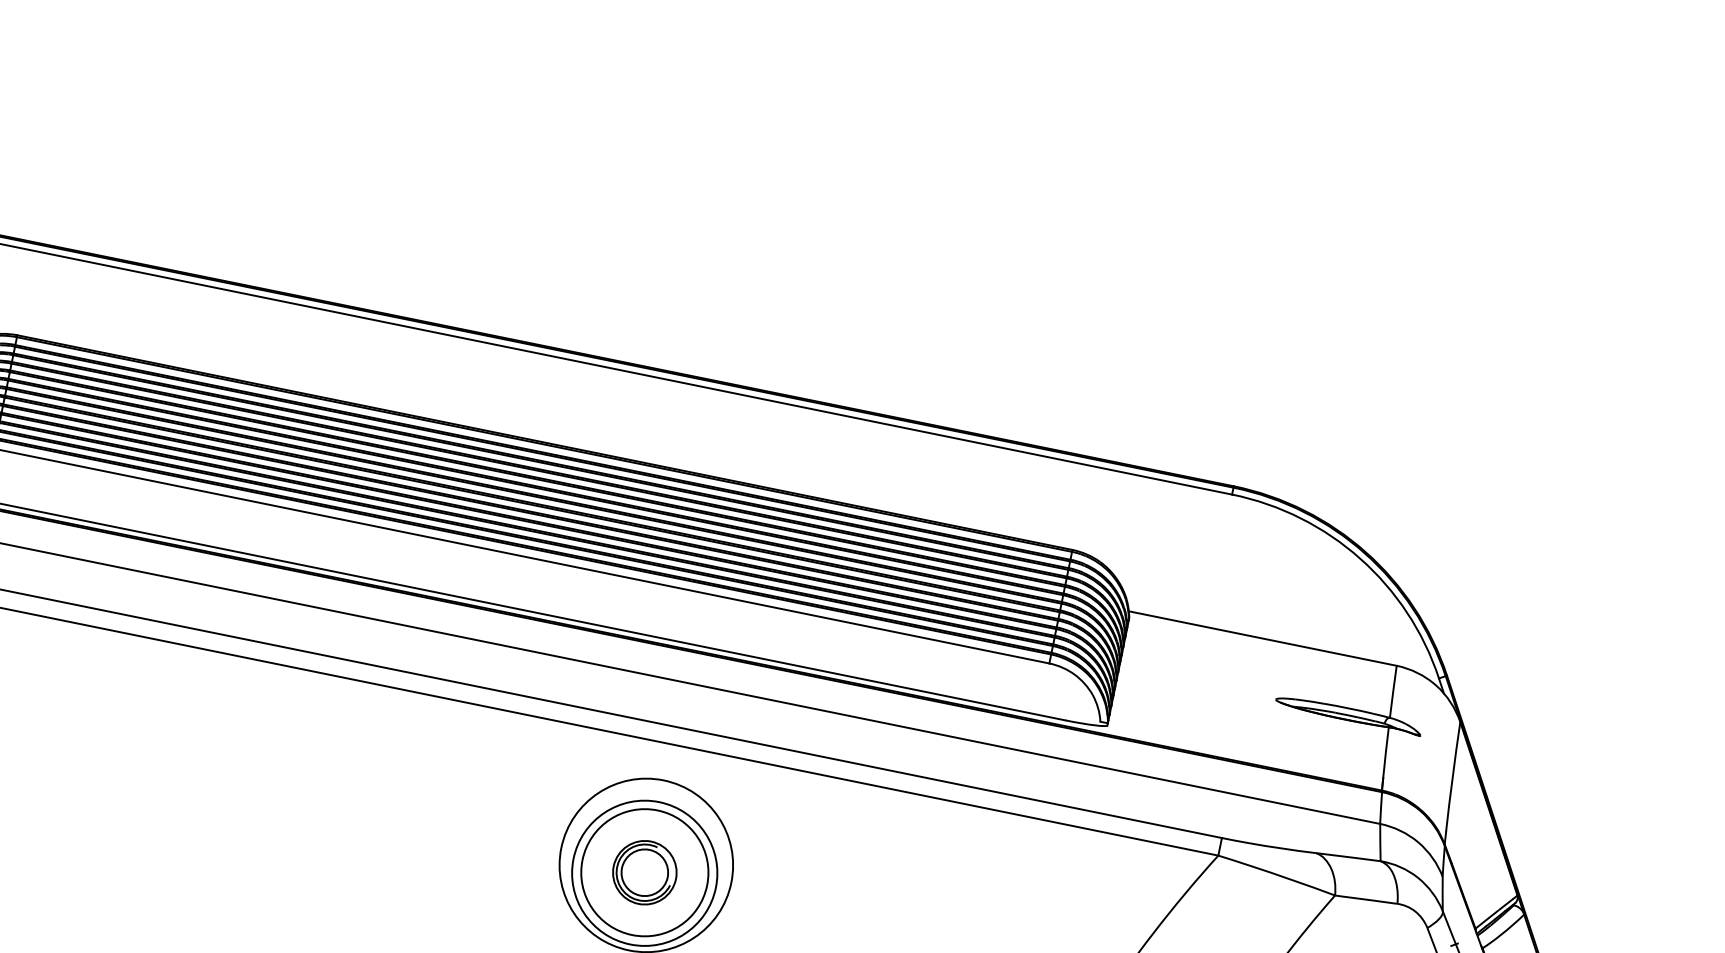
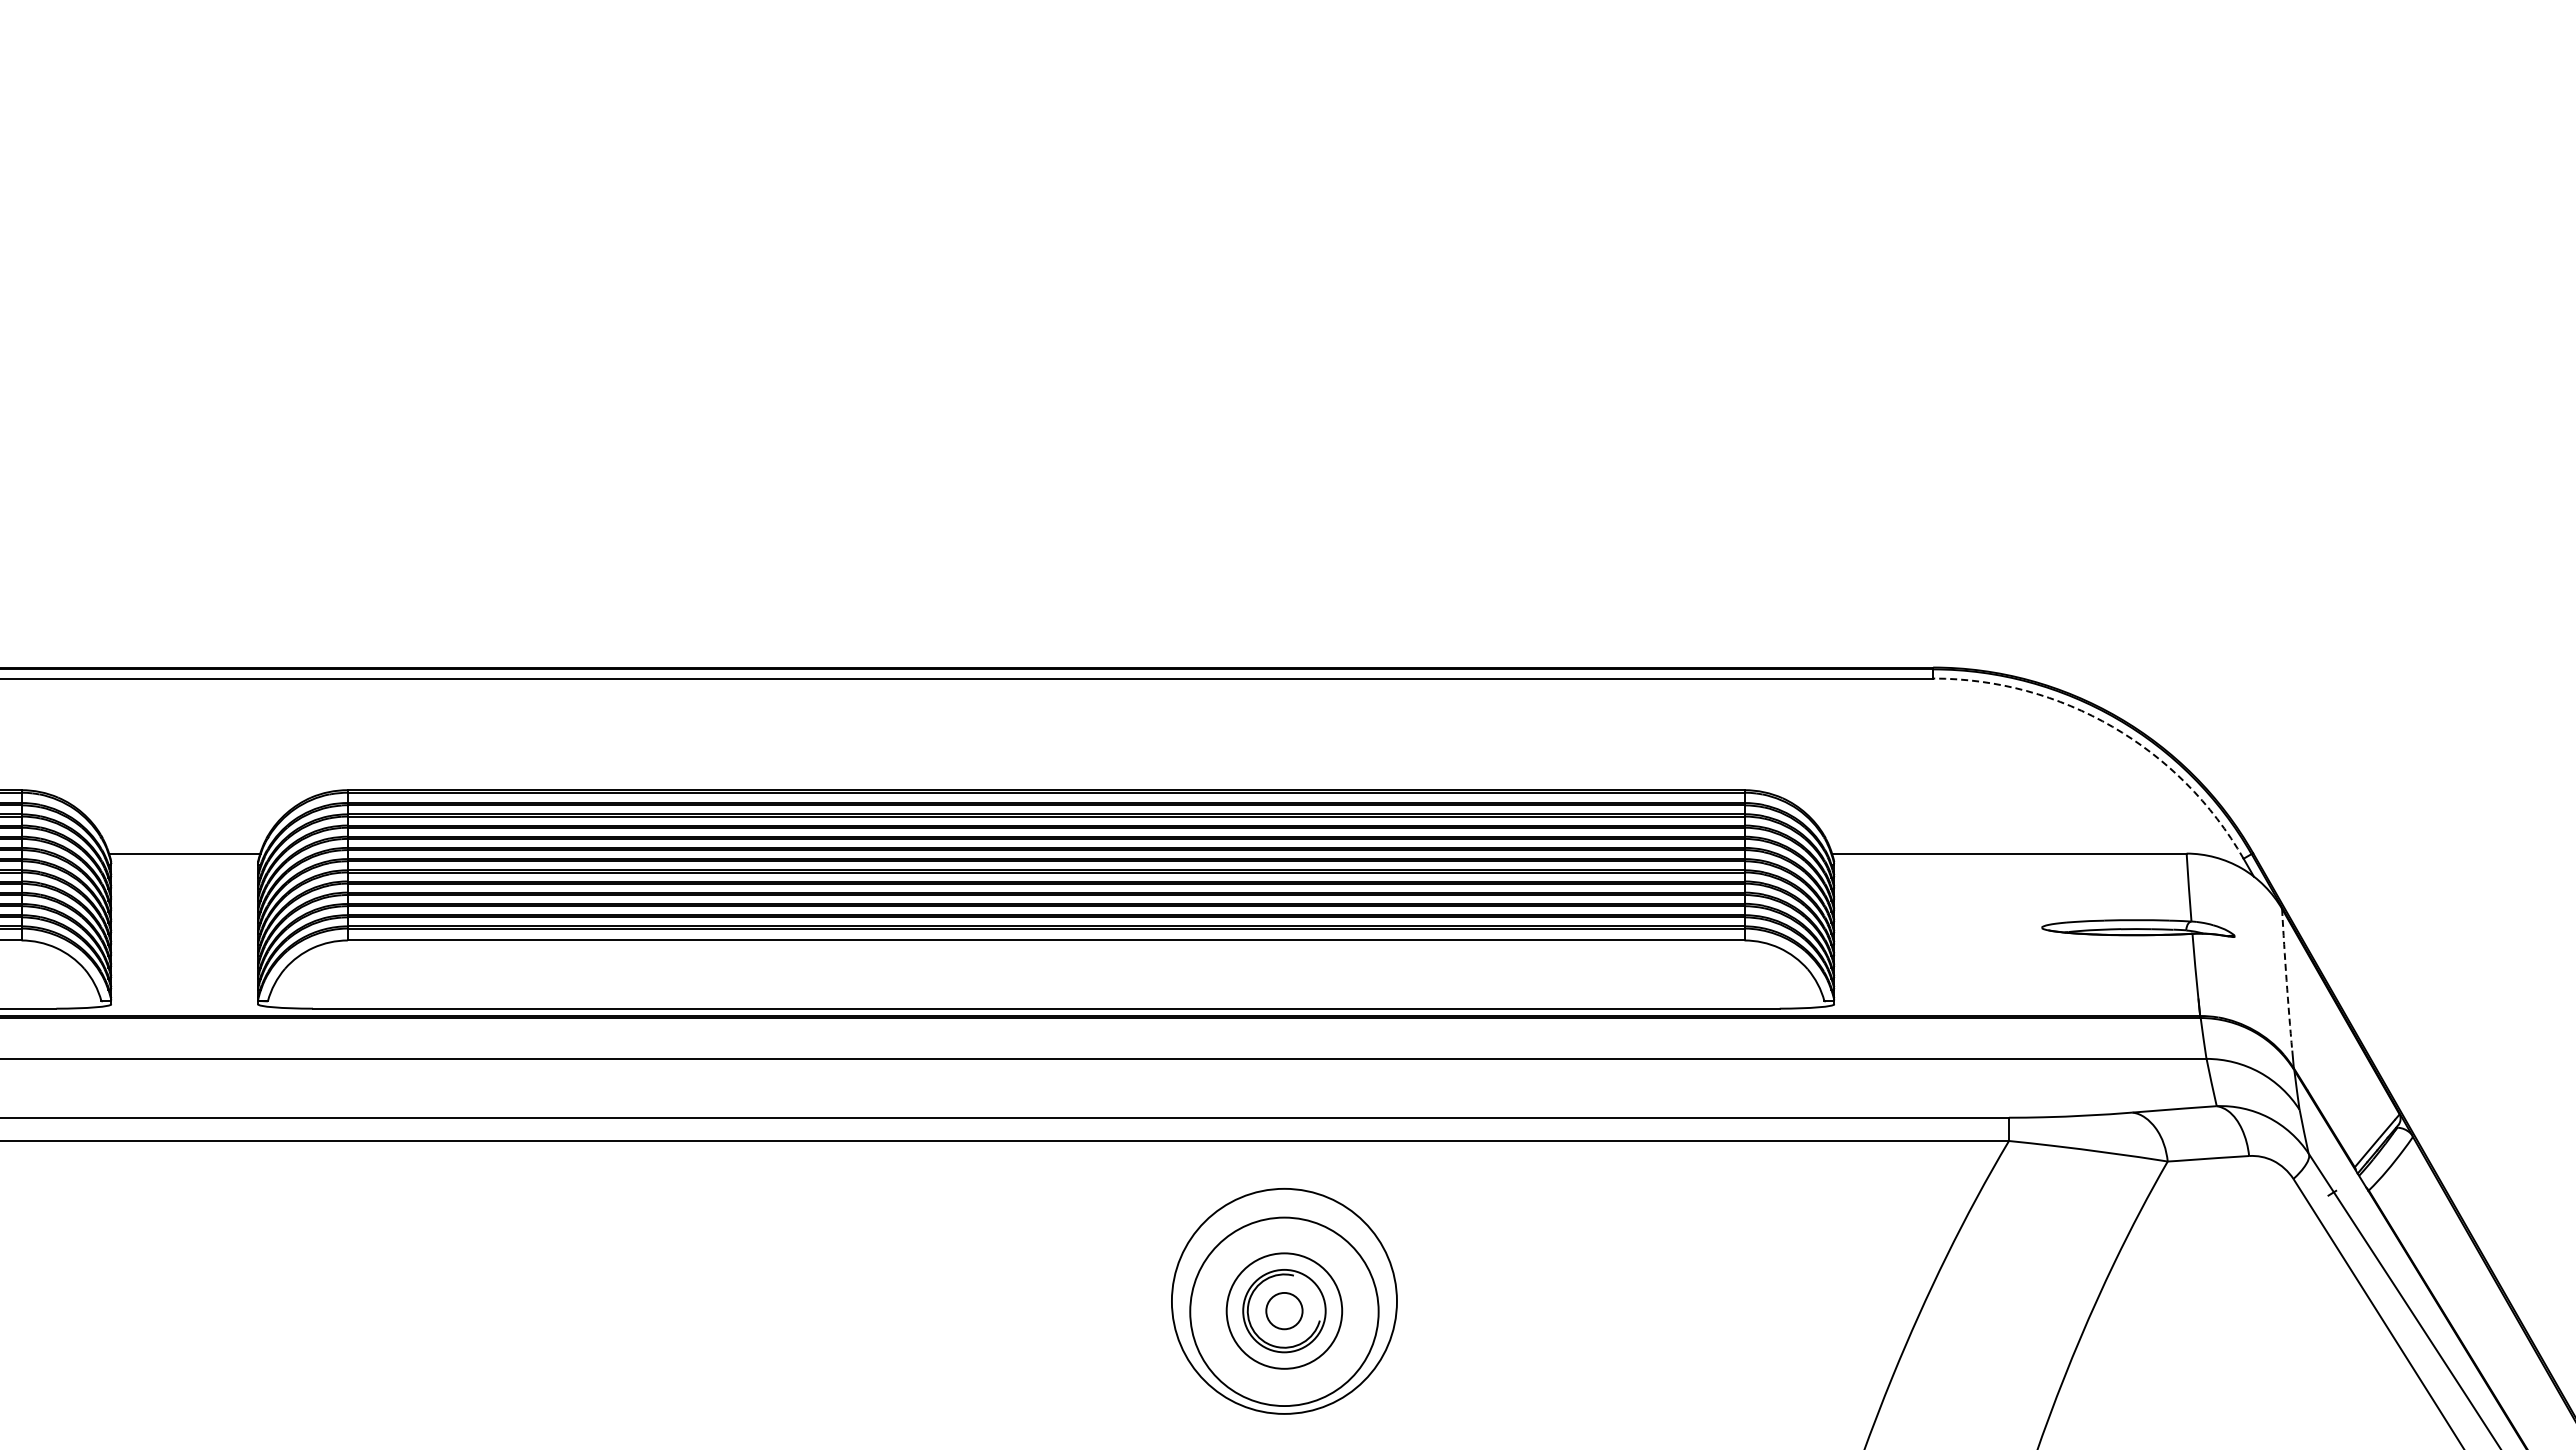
arc: (1360, 558) -> (2112, 726), solid -> dashed
arc: (1452, 777) -> (2286, 980), solid -> dashed
circle: (644, 872) -> (1283, 1310), size x0.7
circle: (644, 872) -> (1284, 1310), size x0.6

